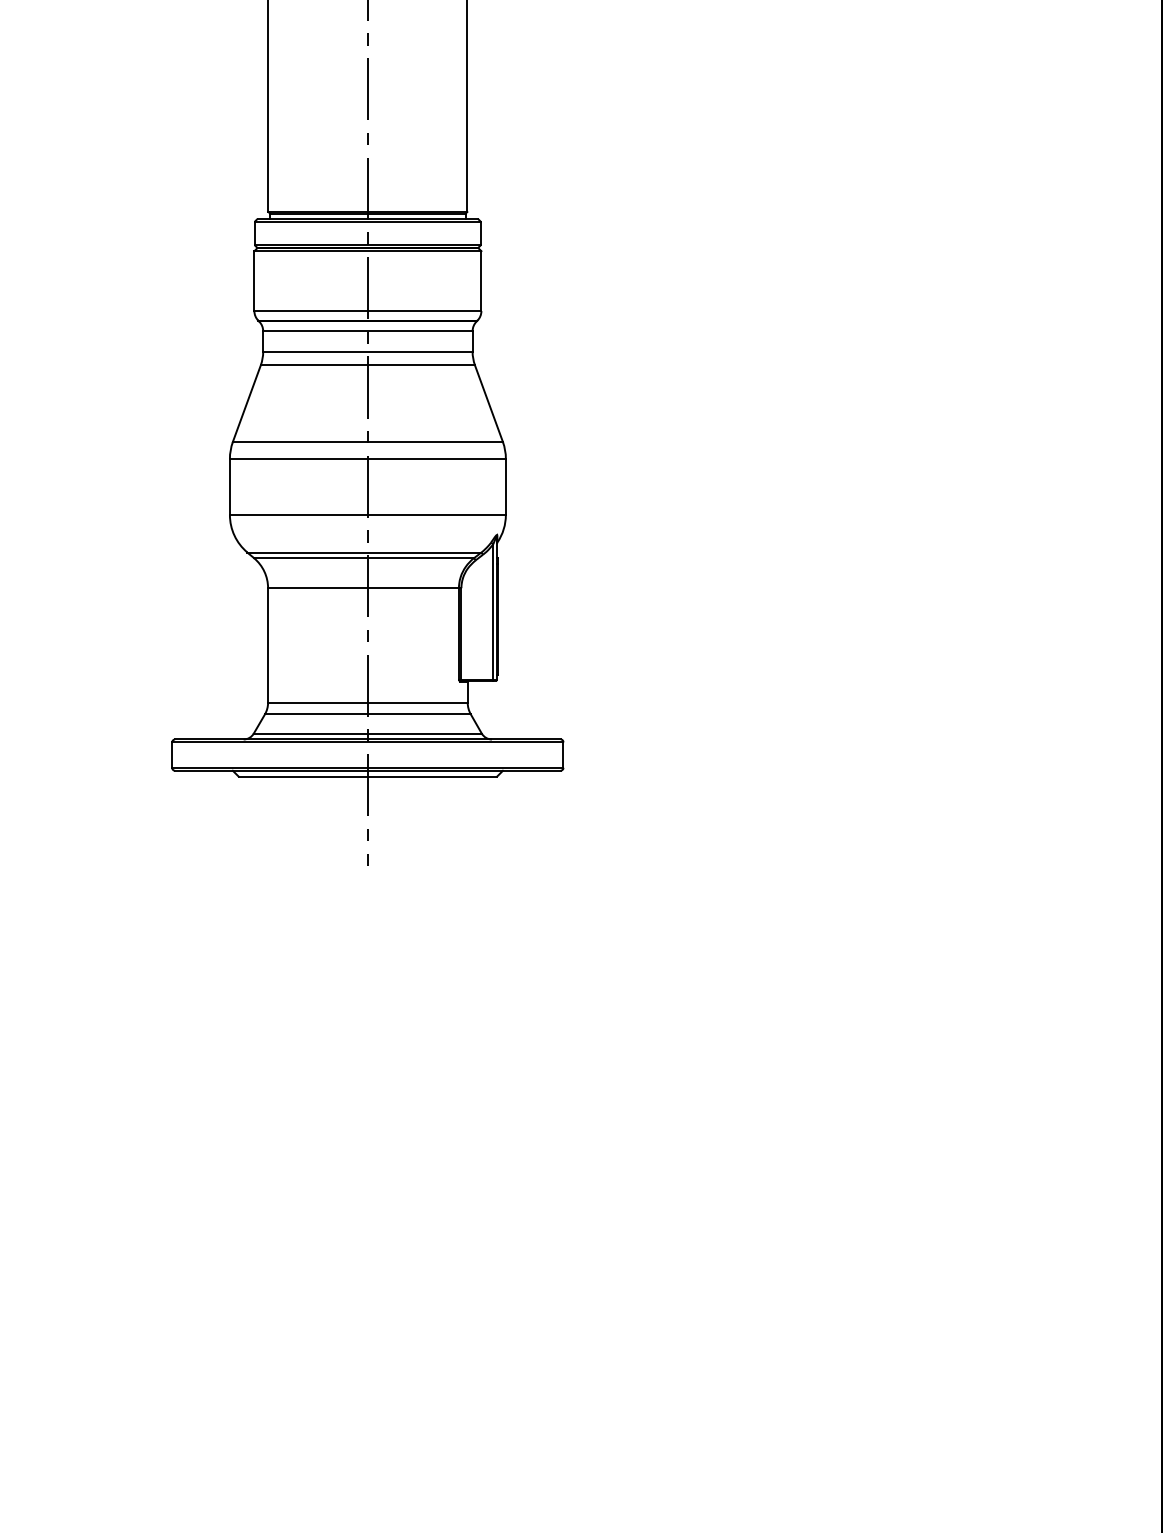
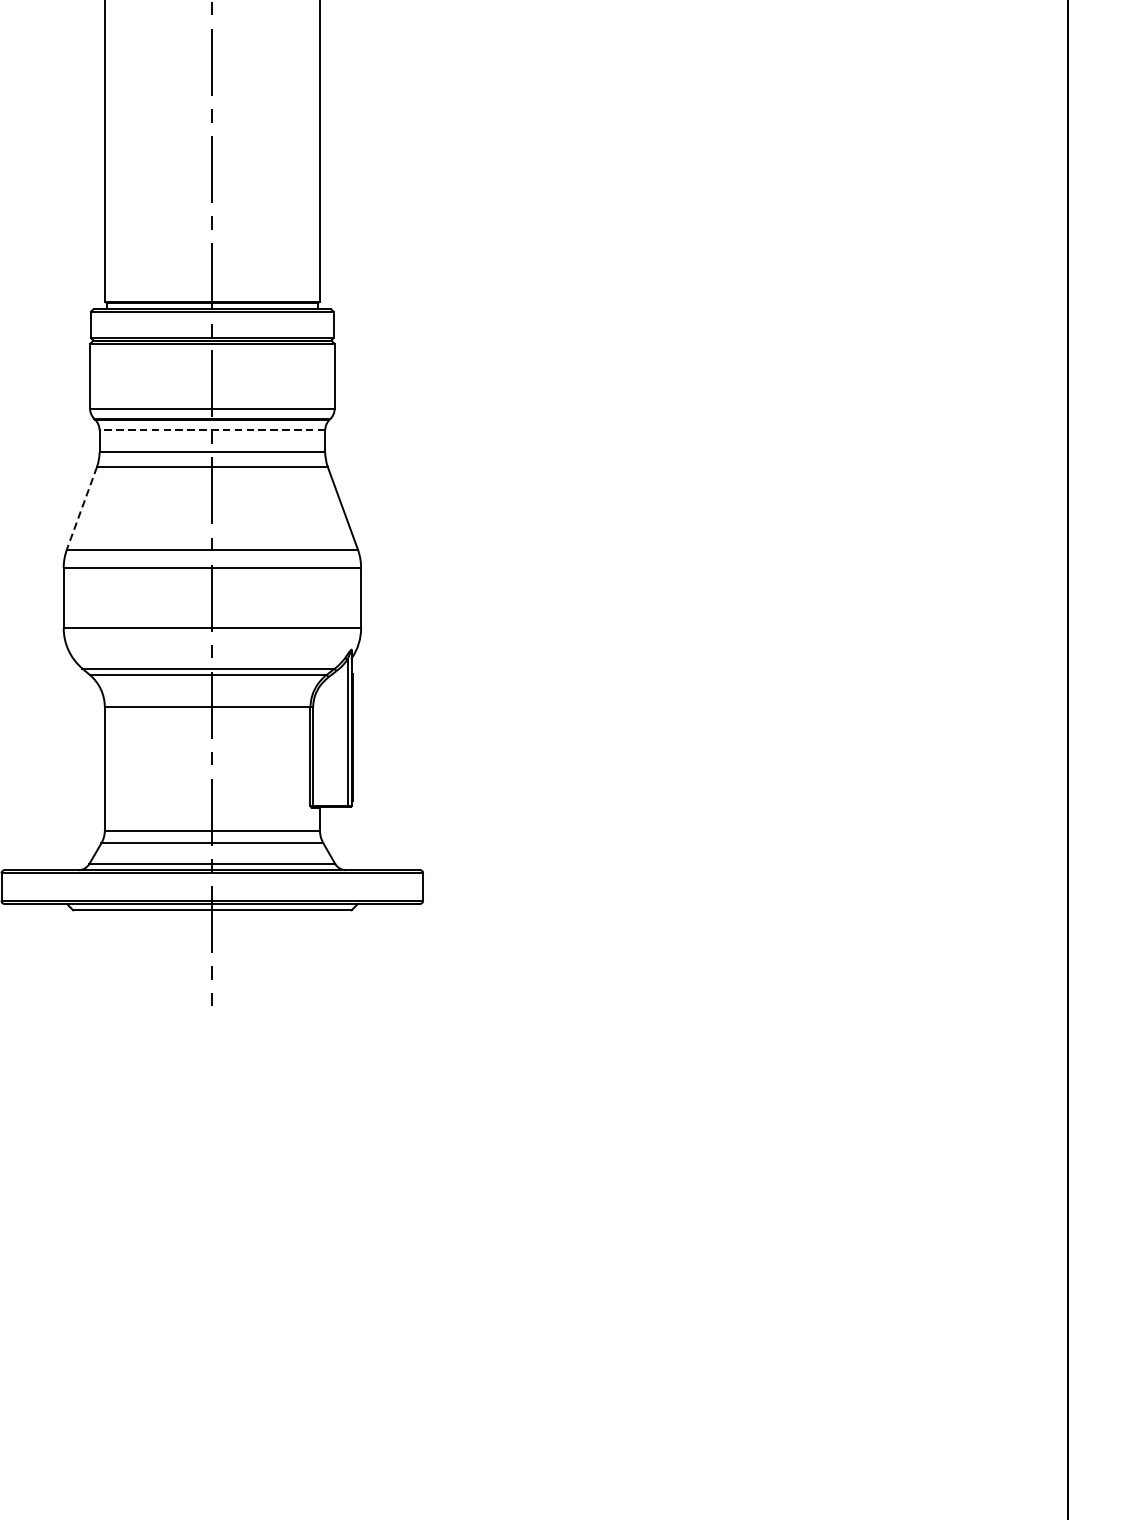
line: (367, 331) -> (211, 430), solid -> dashed
line: (246, 403) -> (81, 508), solid -> dashed

